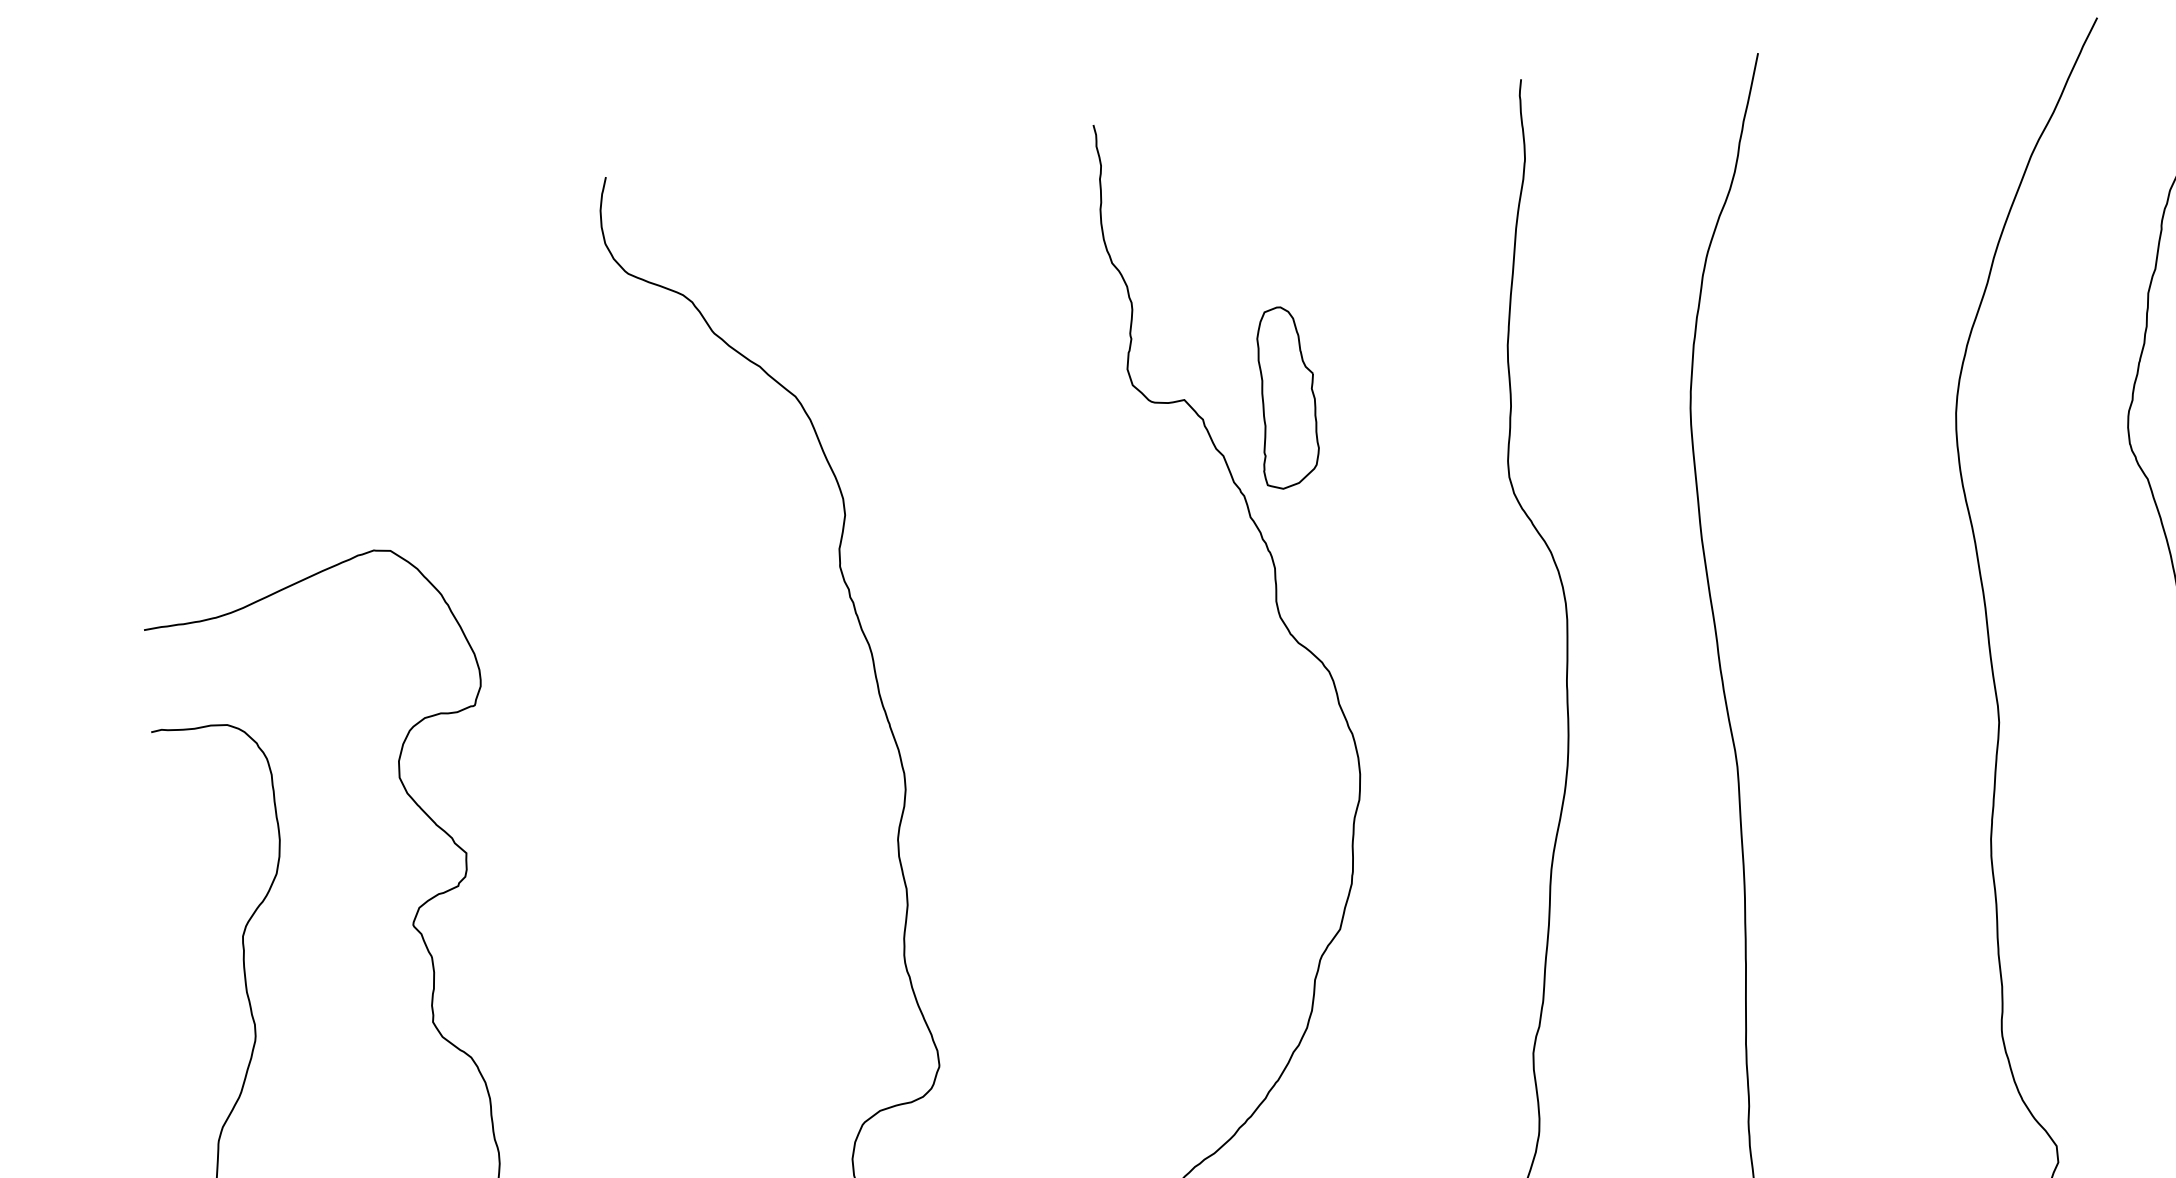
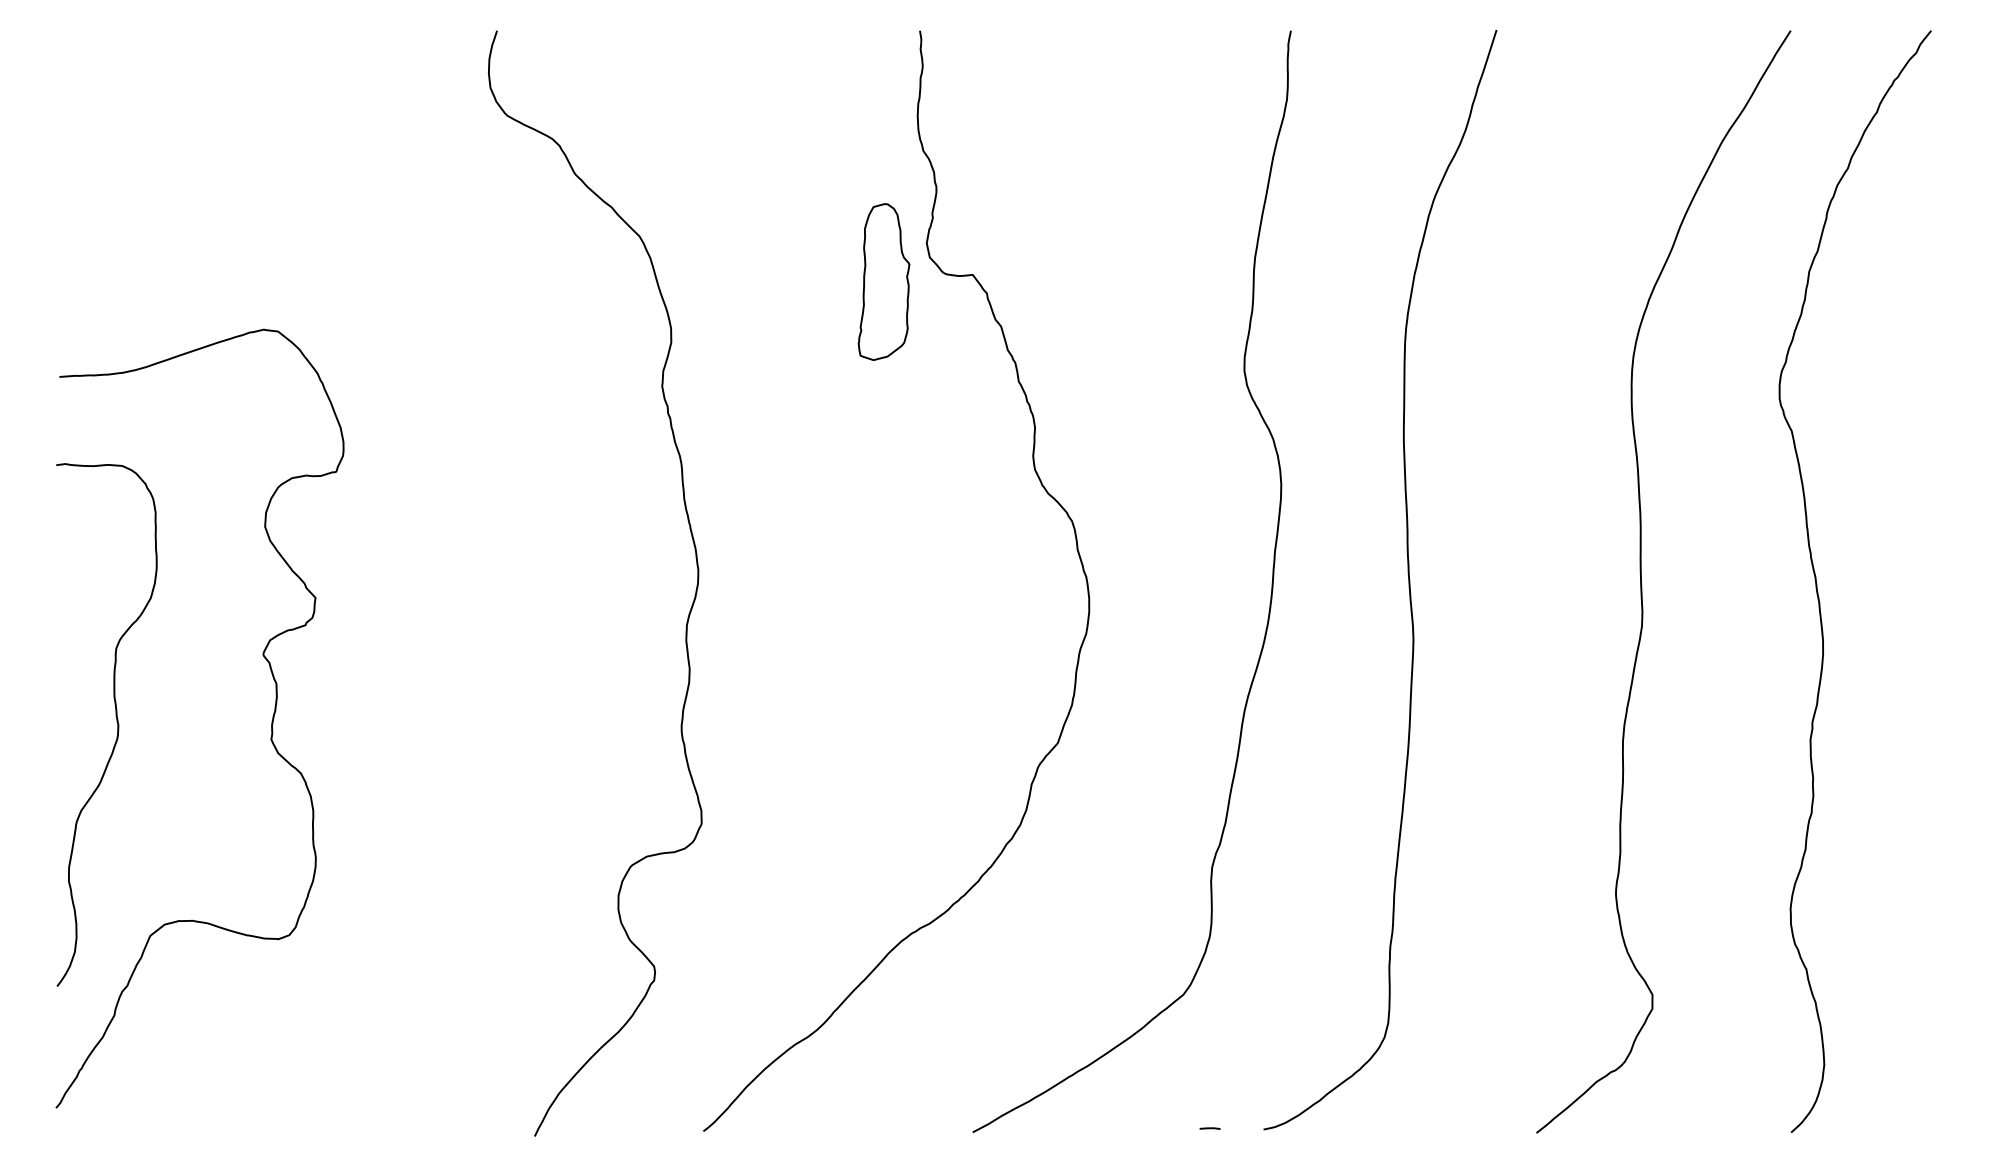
part: (1285, 396) -> (883, 281), moved

